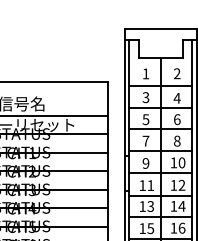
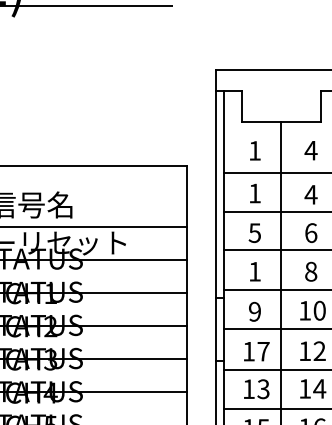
text: (176, 73) -> (309, 150), 2 -> 4
text: (145, 97) -> (254, 193), 3 -> 1
text: (145, 140) -> (254, 270), 7 -> 1
text: (150, 185) -> (263, 351), 11 -> 17

